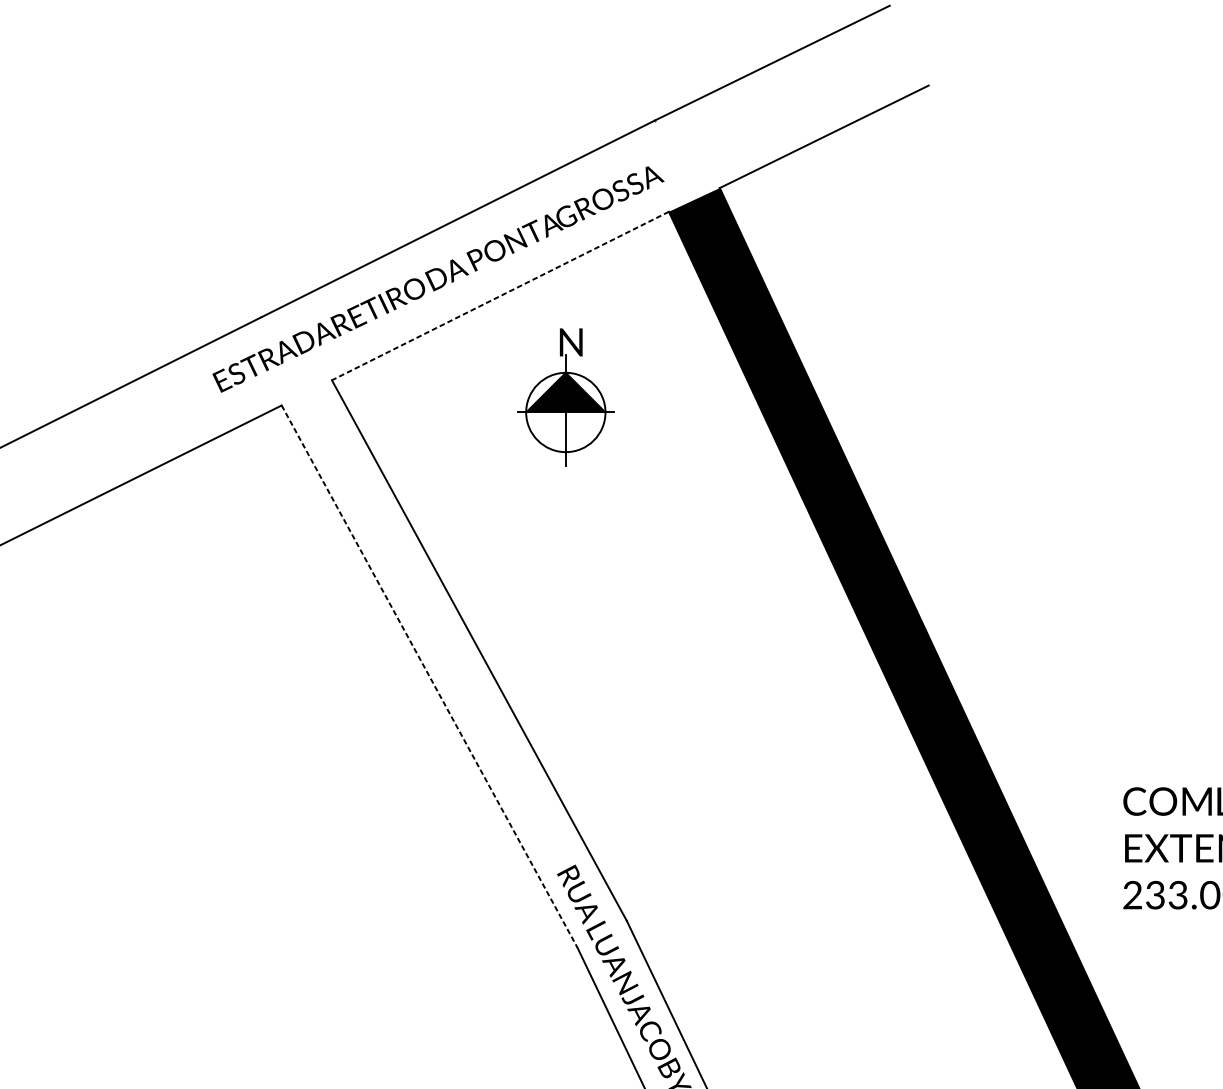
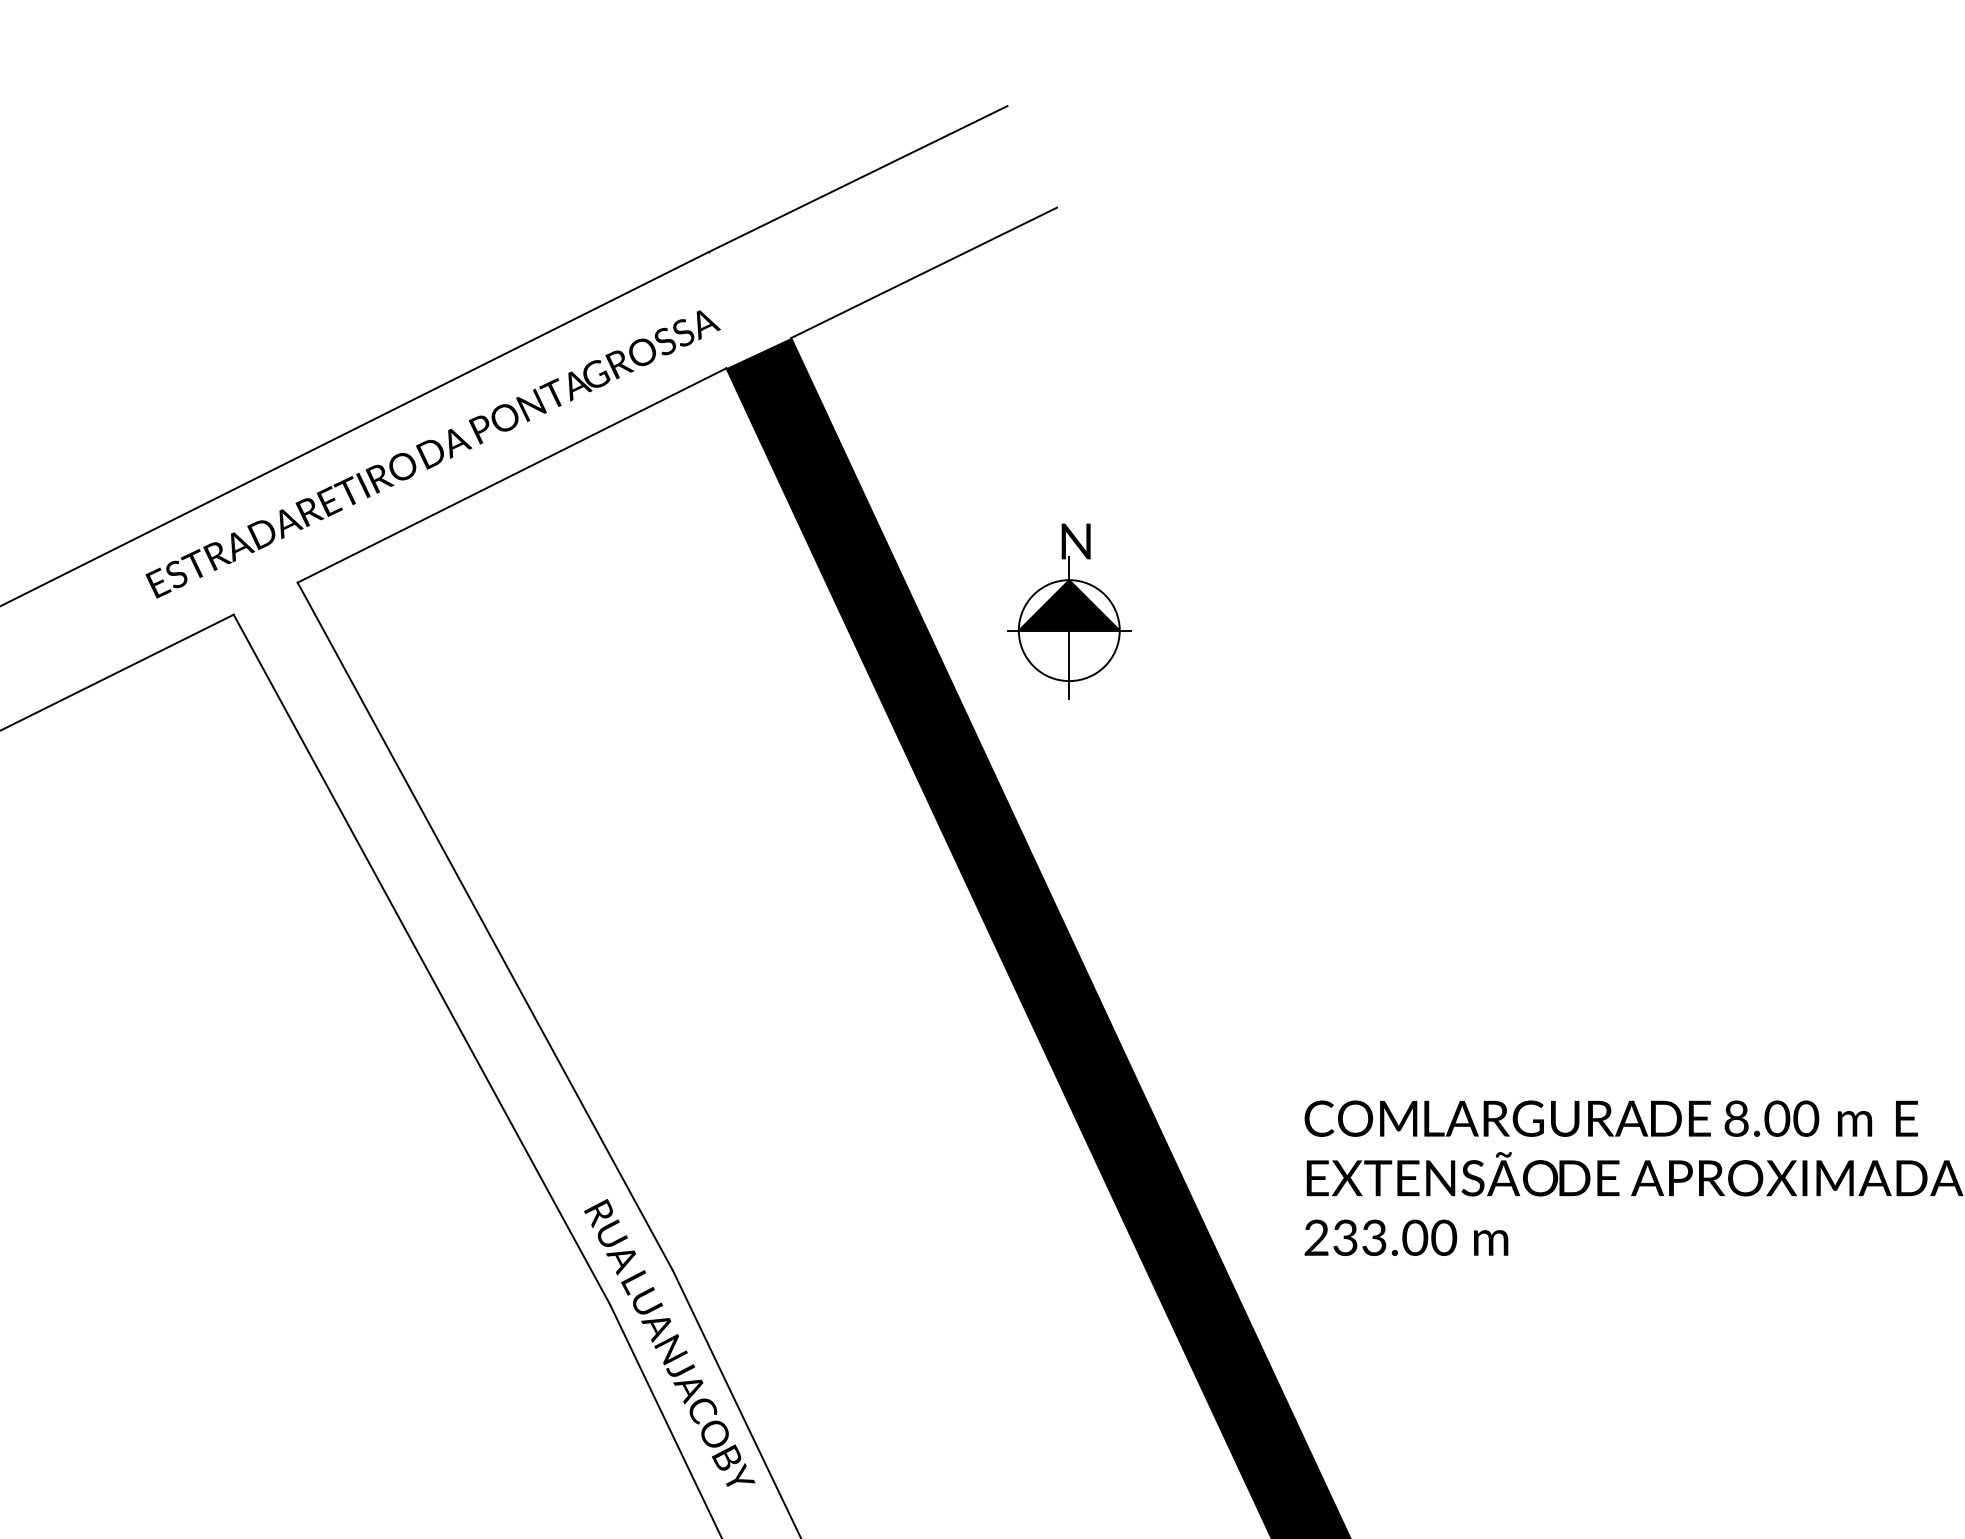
line: (500, 296) -> (512, 475), dashed -> solid
part: (566, 397) -> (1069, 611), moved
line: (429, 676) -> (421, 959), dashed -> solid

